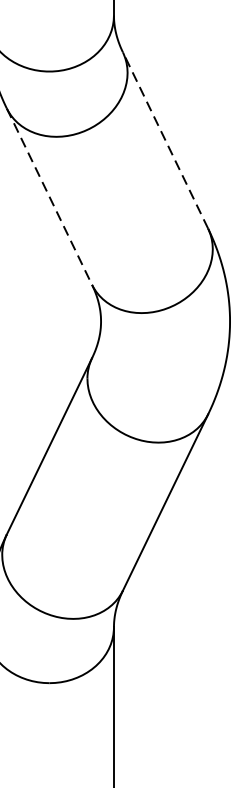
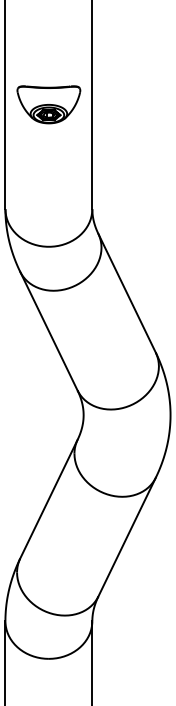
line: (166, 140) -> (127, 293), dashed -> solid
line: (48, 197) -> (48, 331), dashed -> solid

